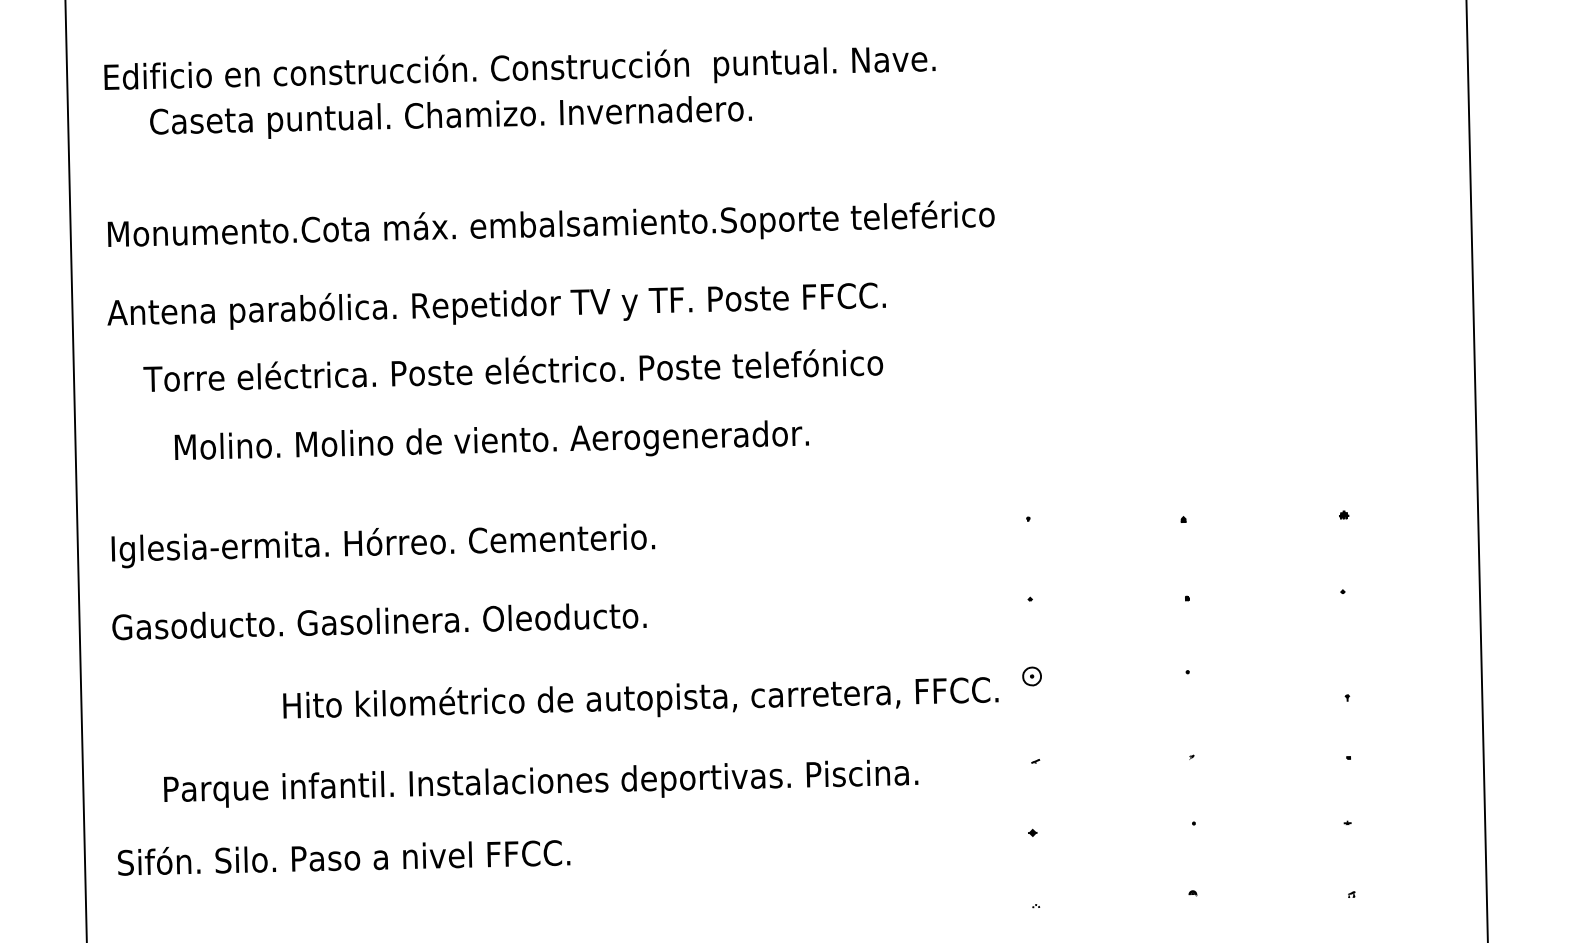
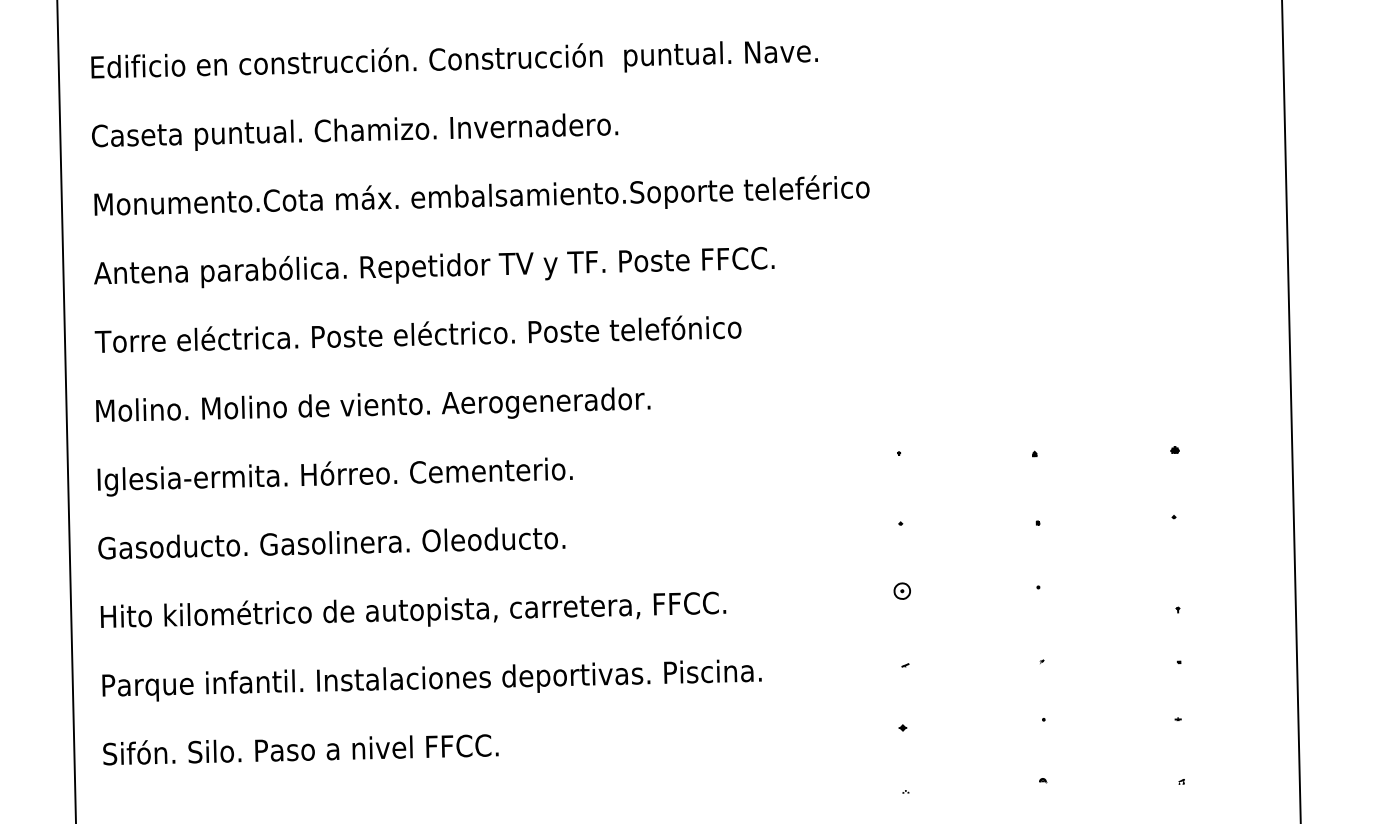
text: (450, 117) -> (354, 132), moved
text: (513, 370) -> (418, 334), moved
text: (491, 439) -> (372, 404), moved
text: (640, 697) -> (413, 609), moved
text: (541, 783) -> (432, 680), moved

